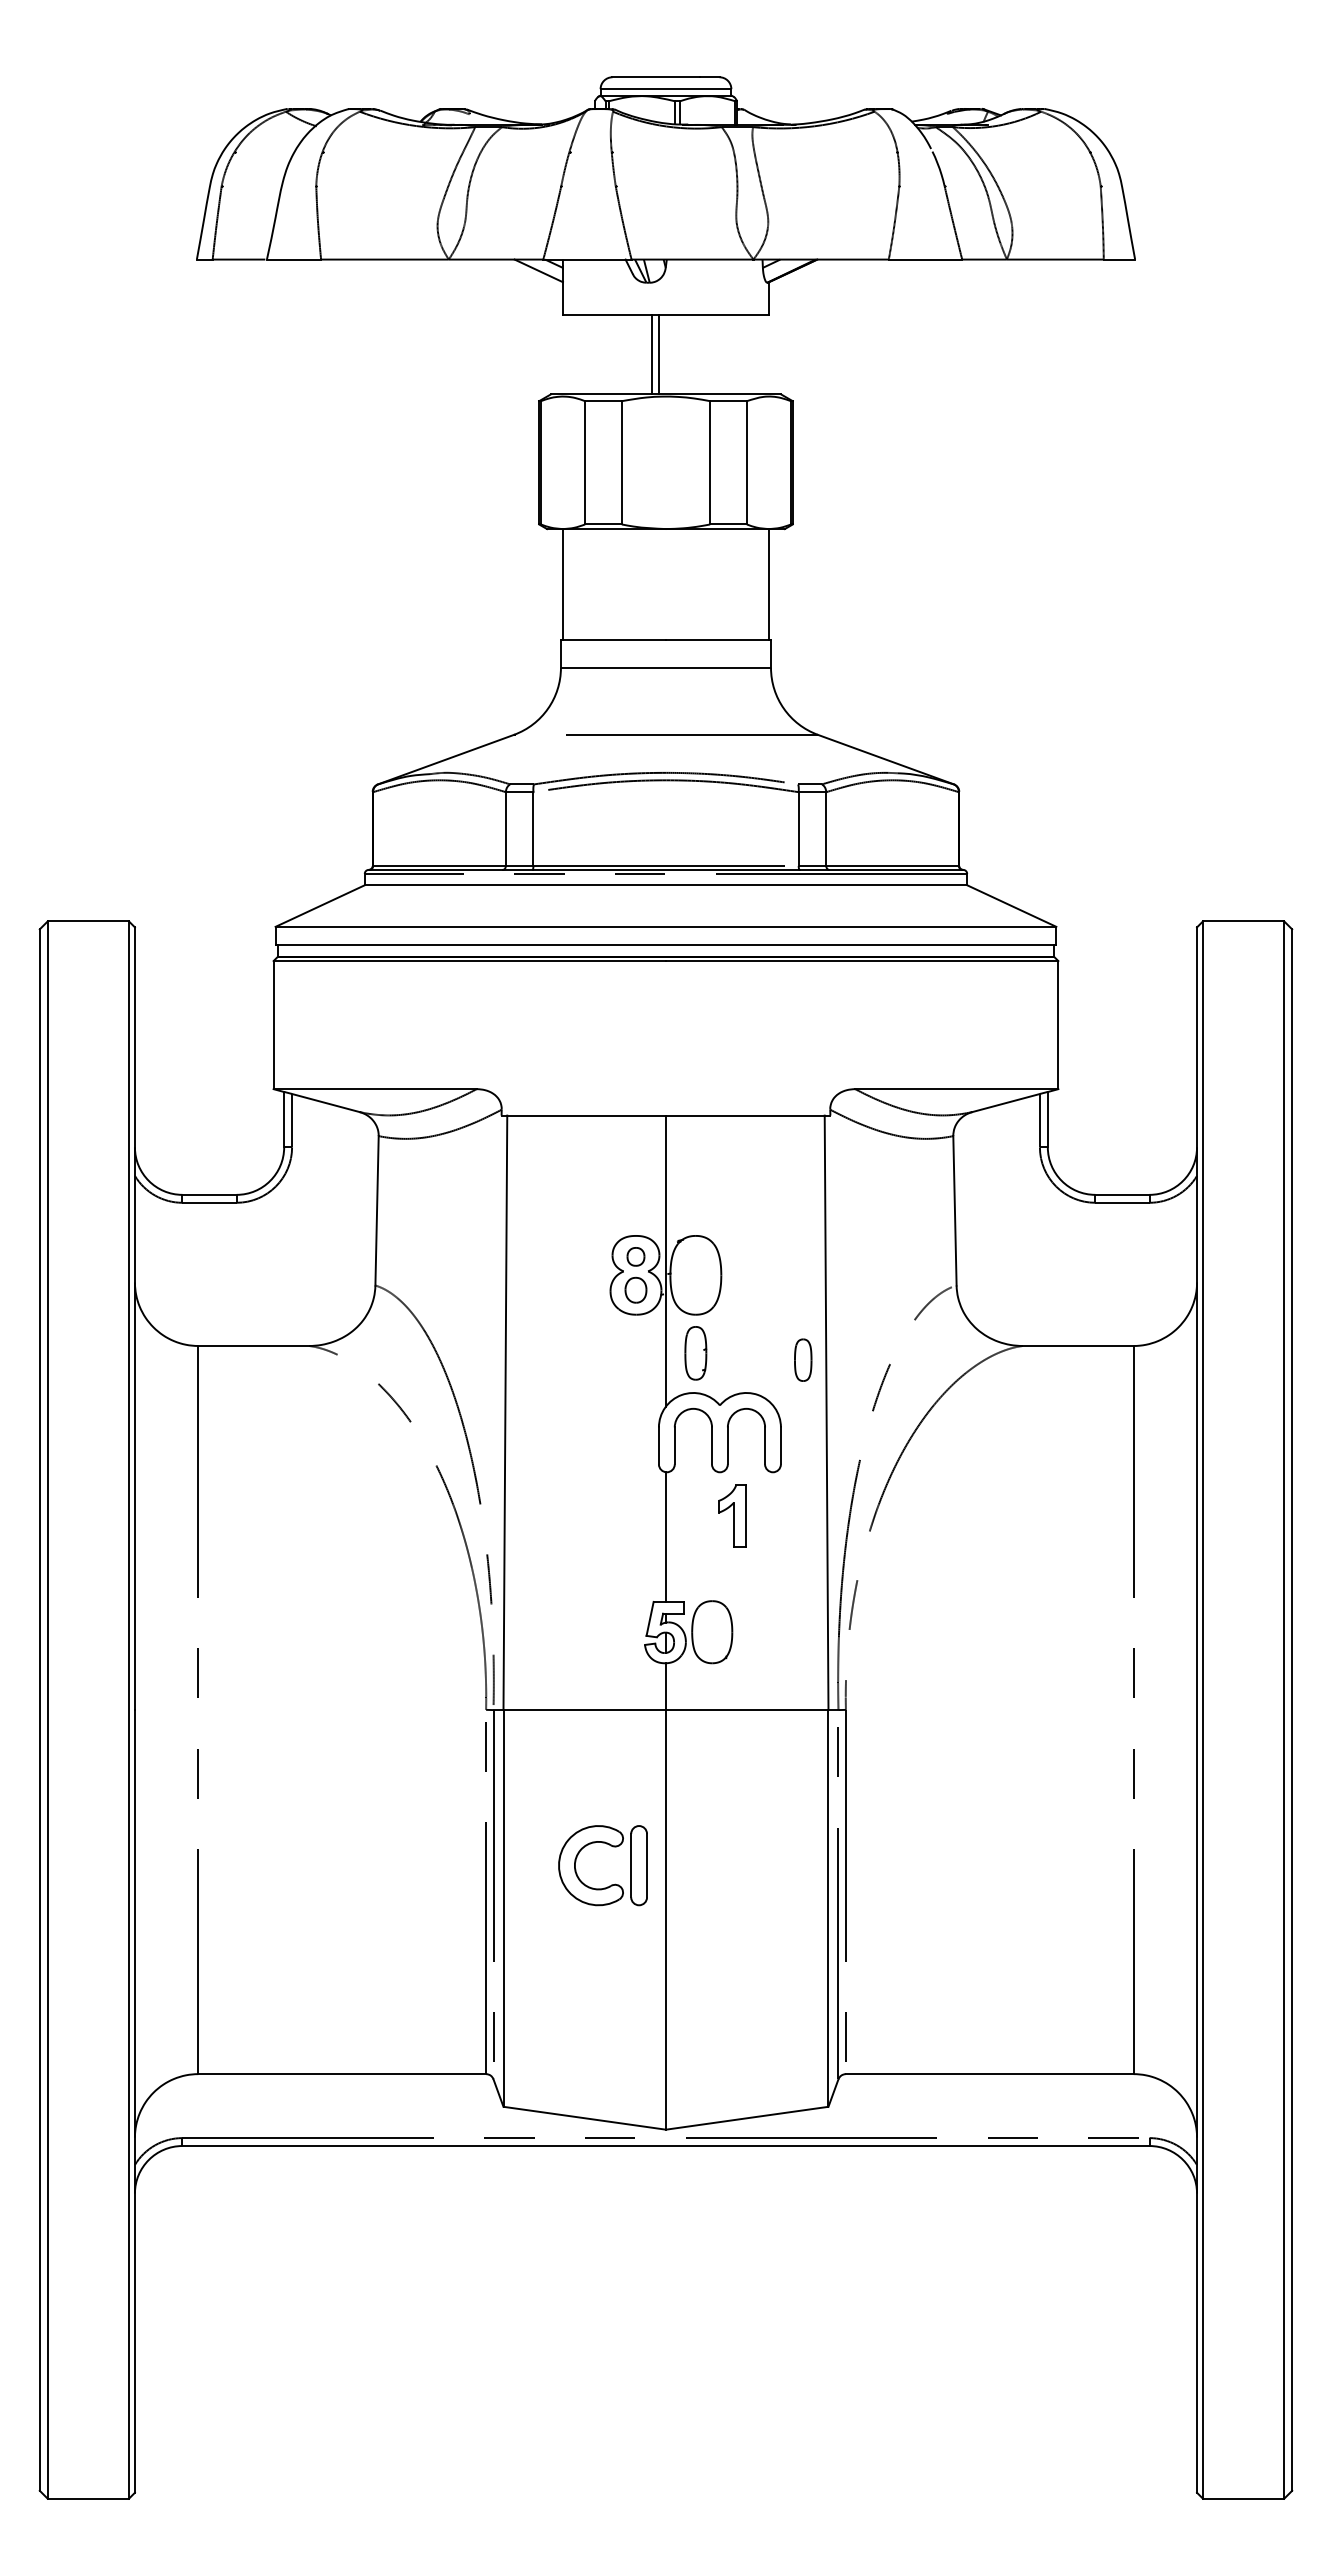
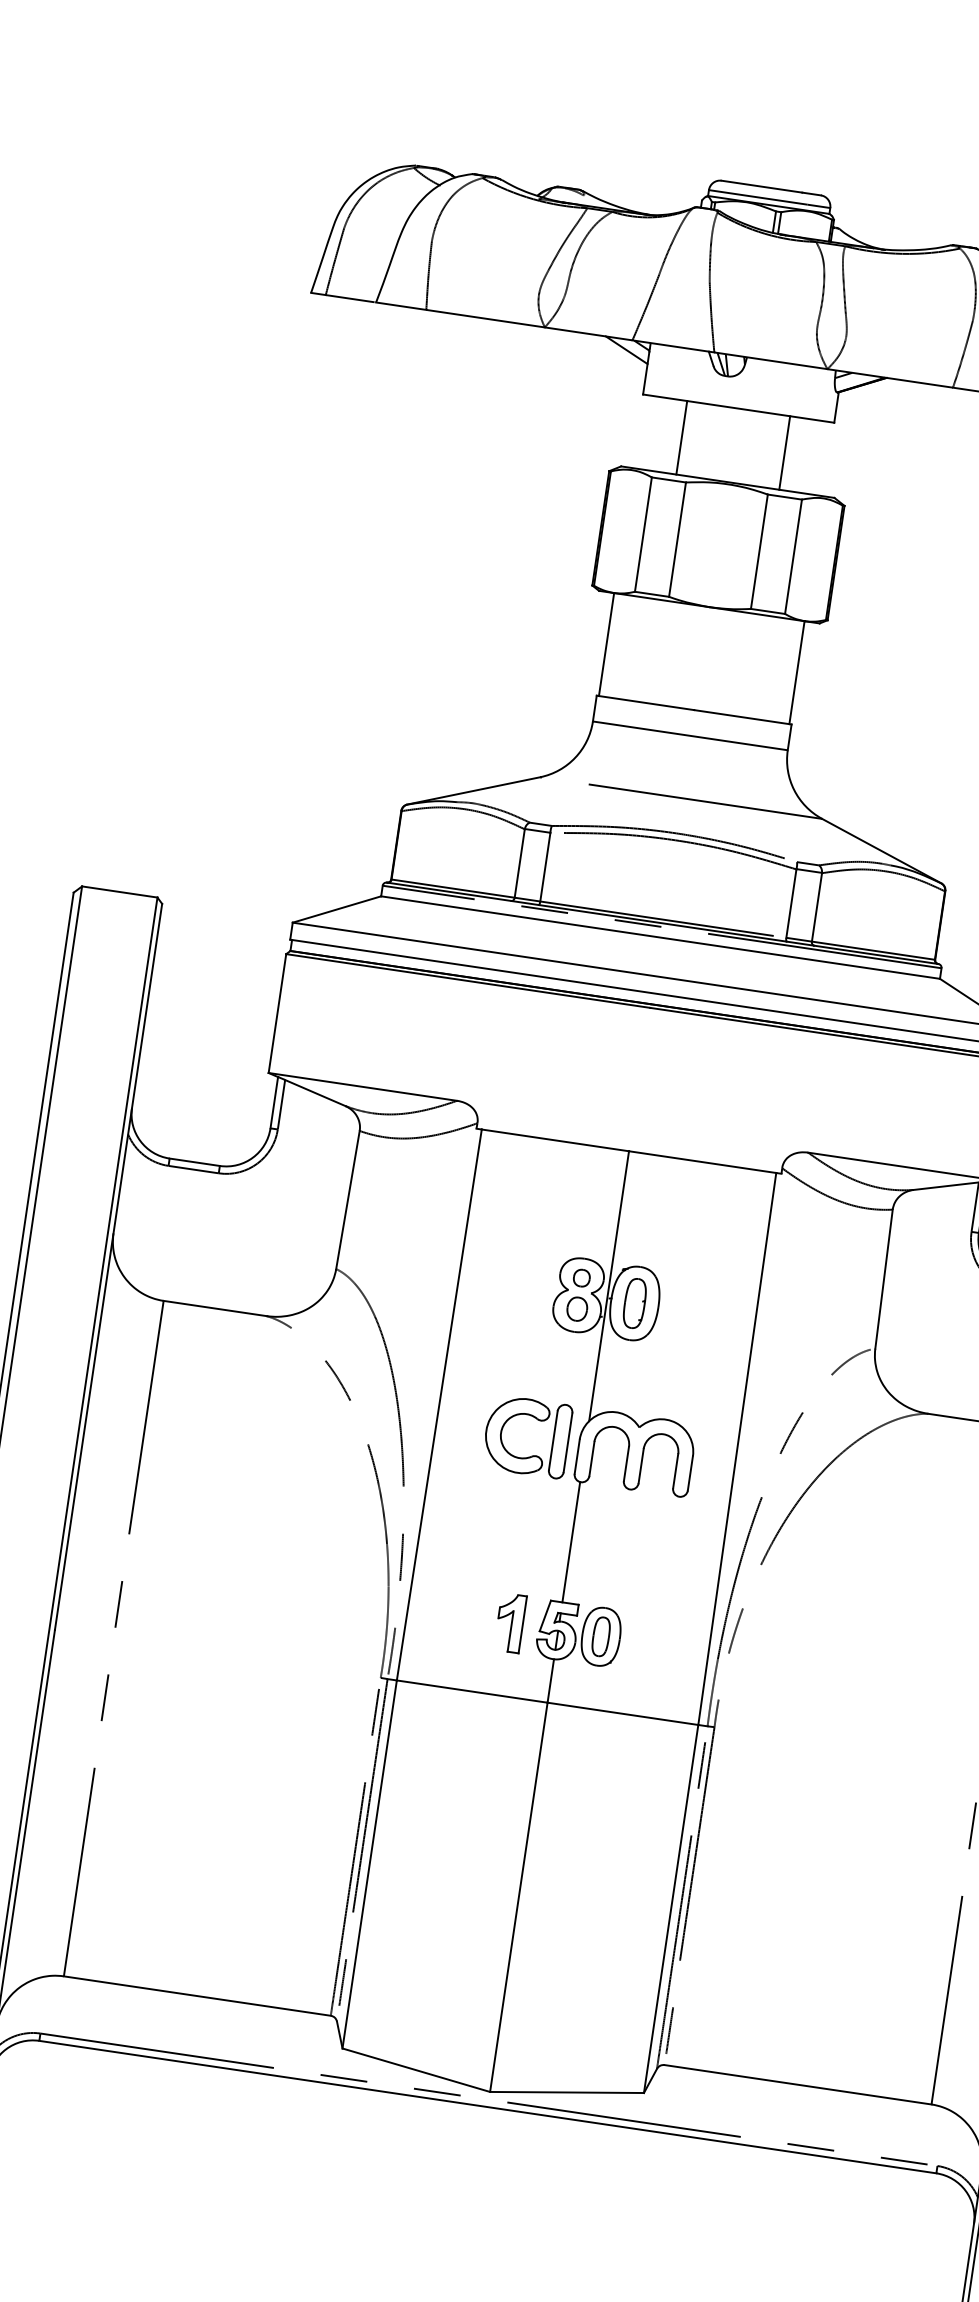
line: (651, 354) -> (681, 437), moved
line: (659, 354) -> (784, 452), moved
part: (695, 1353) -> (634, 1303), moved
part: (803, 1359) -> (601, 1636), moved
part: (732, 1515) -> (510, 1622), moved
part: (610, 1846) -> (536, 1419), moved

